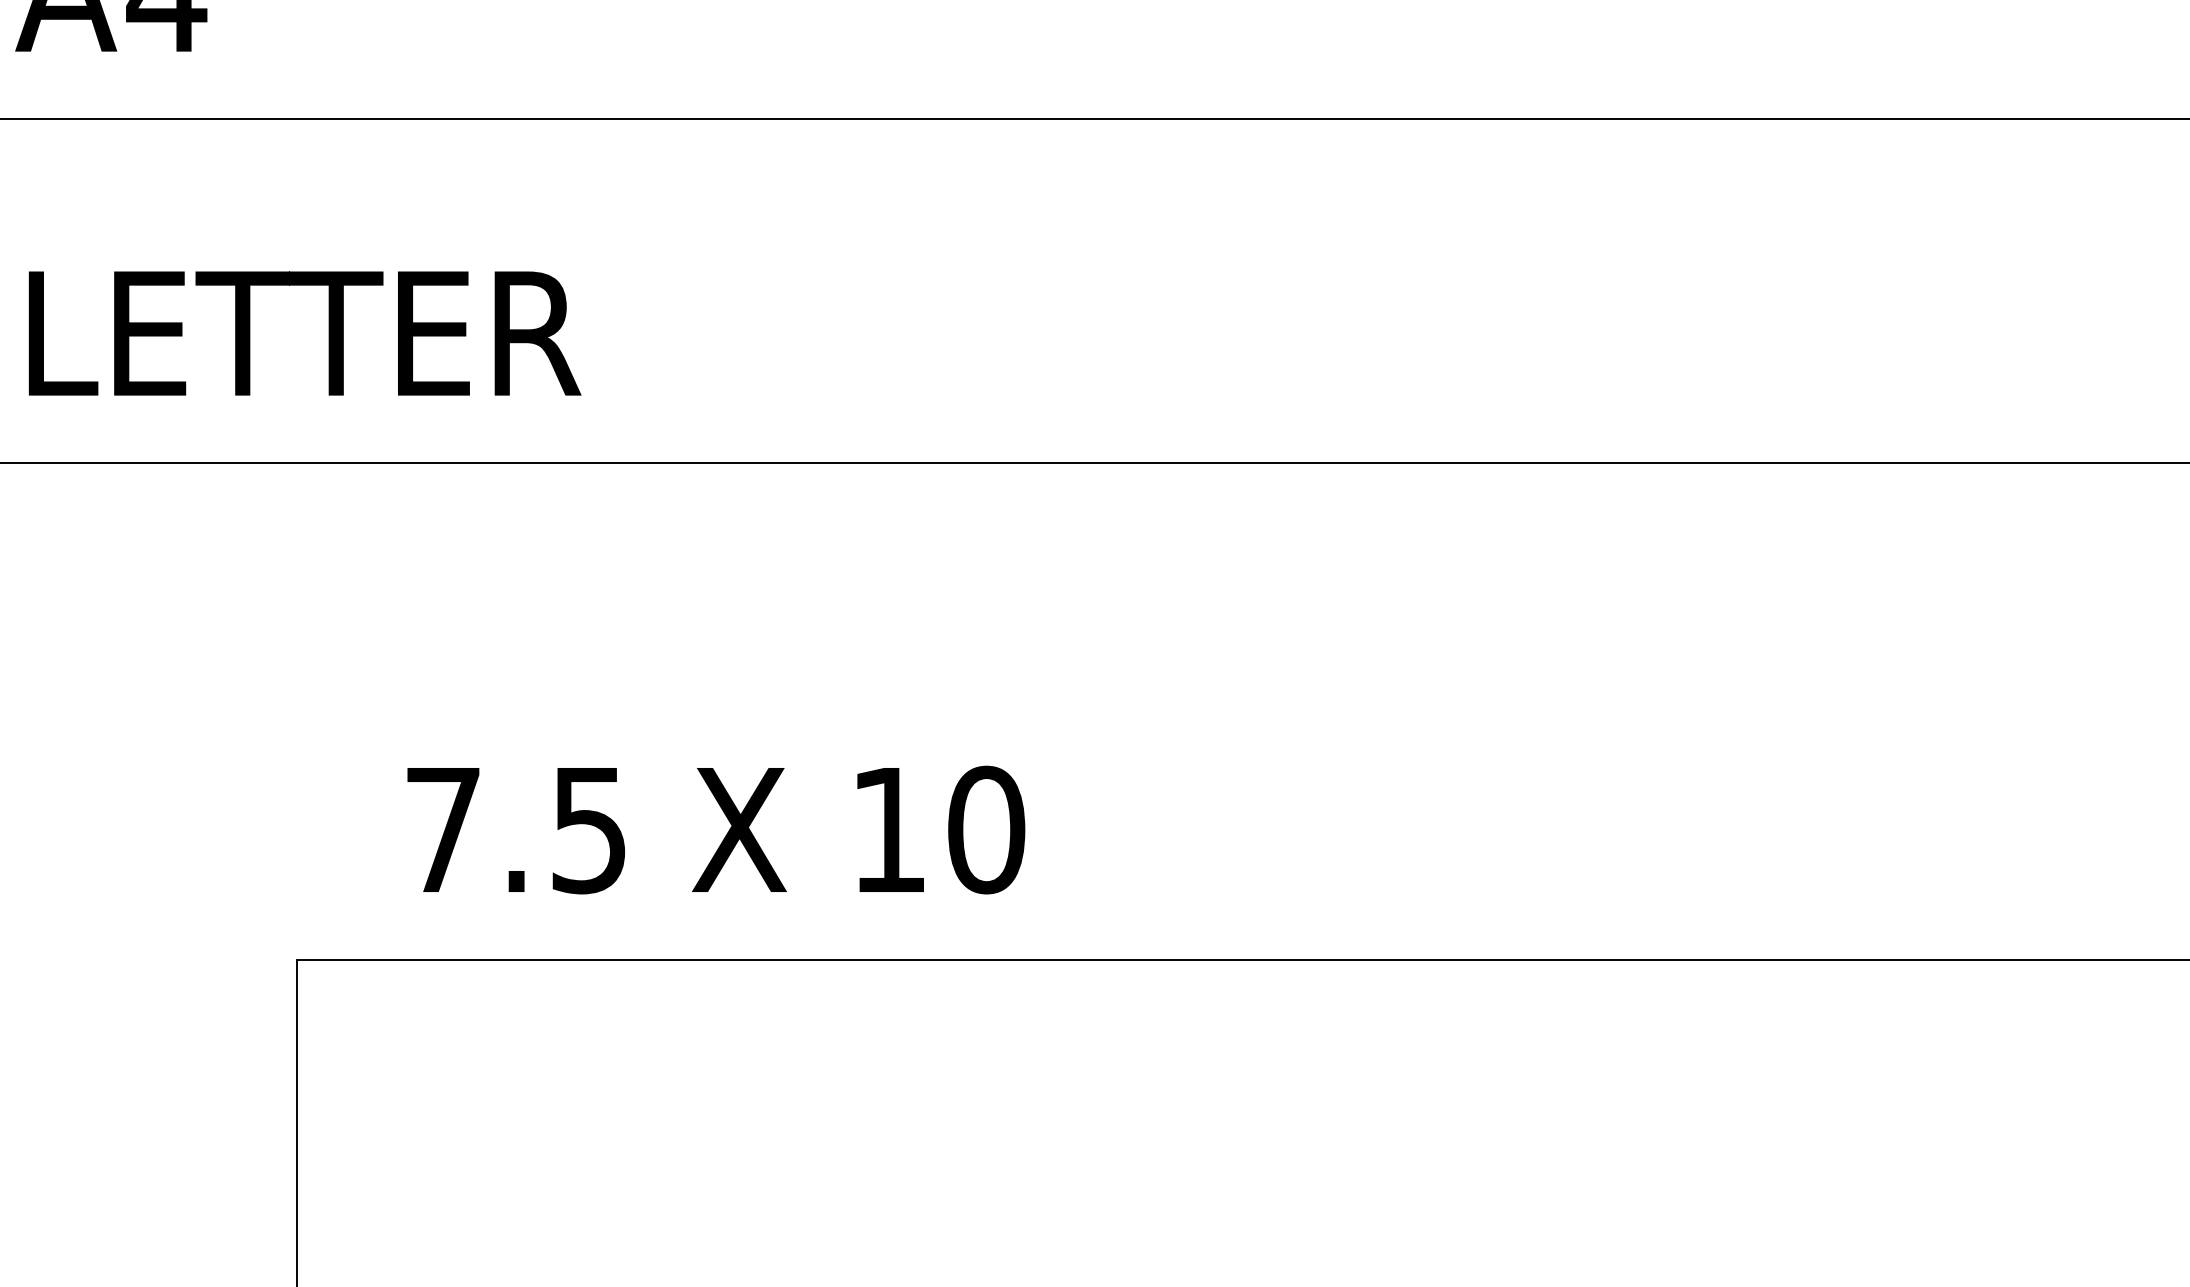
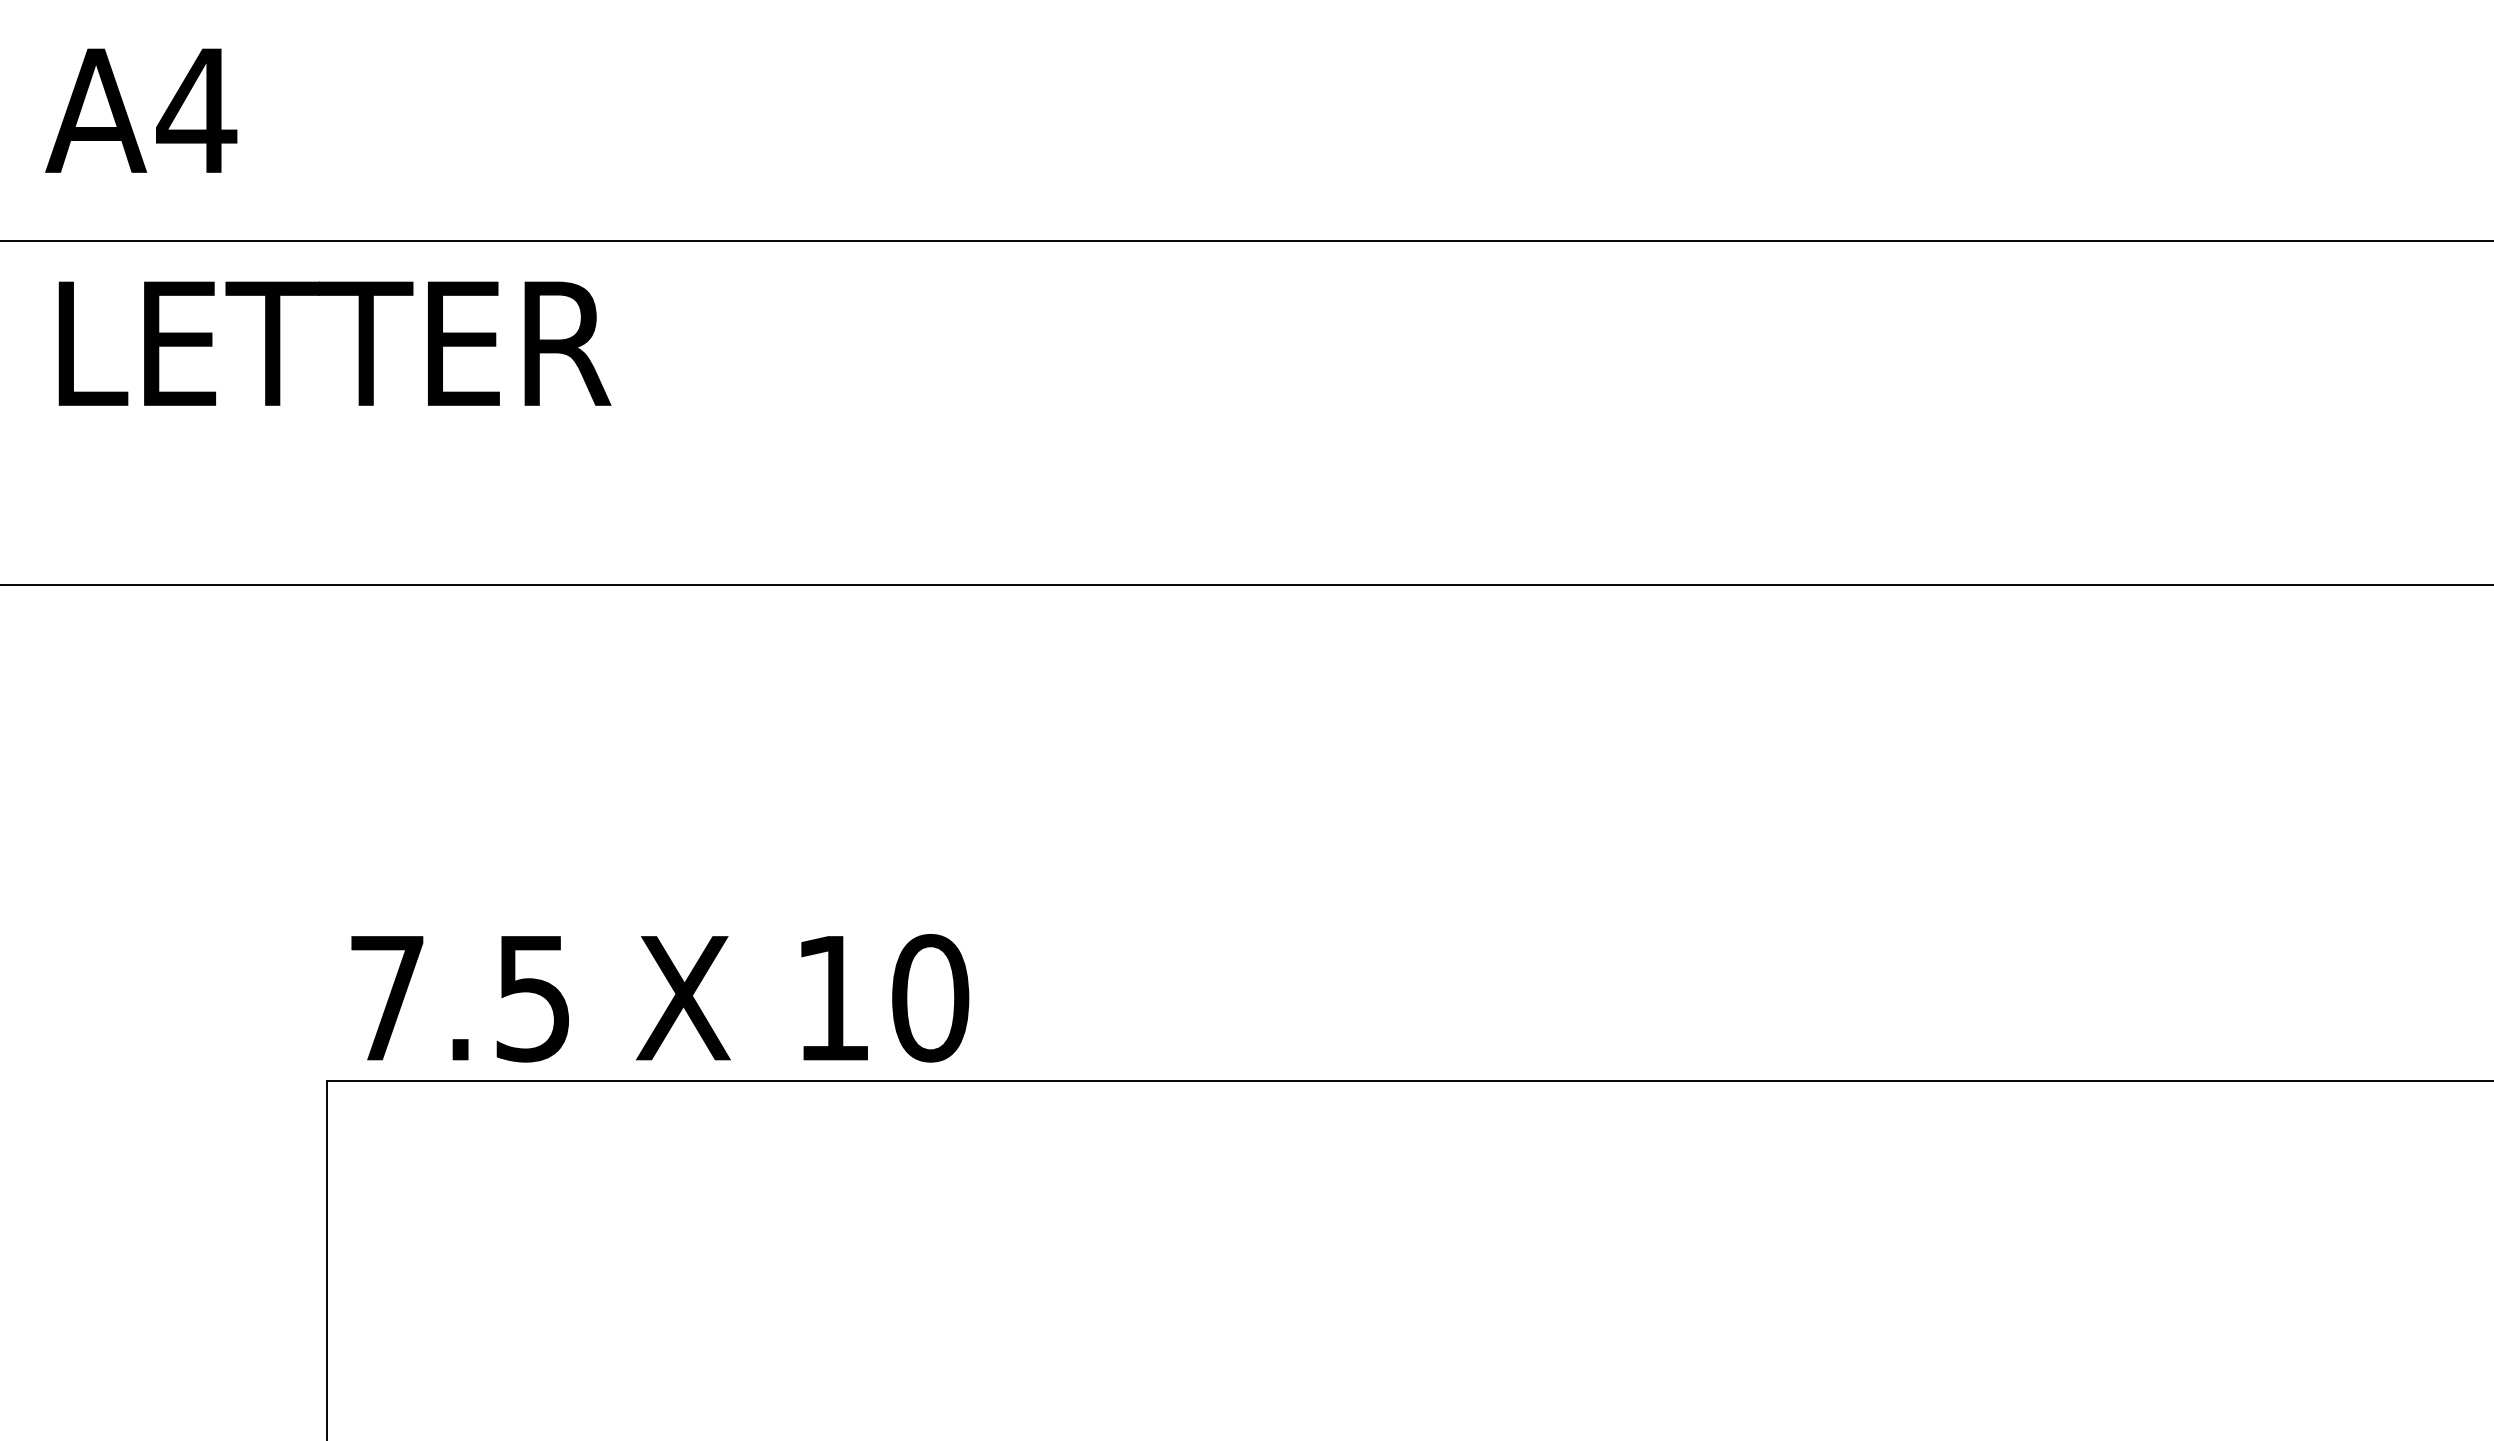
text: (304, 333) -> (334, 343), moved
text: (716, 830) -> (660, 998), moved

